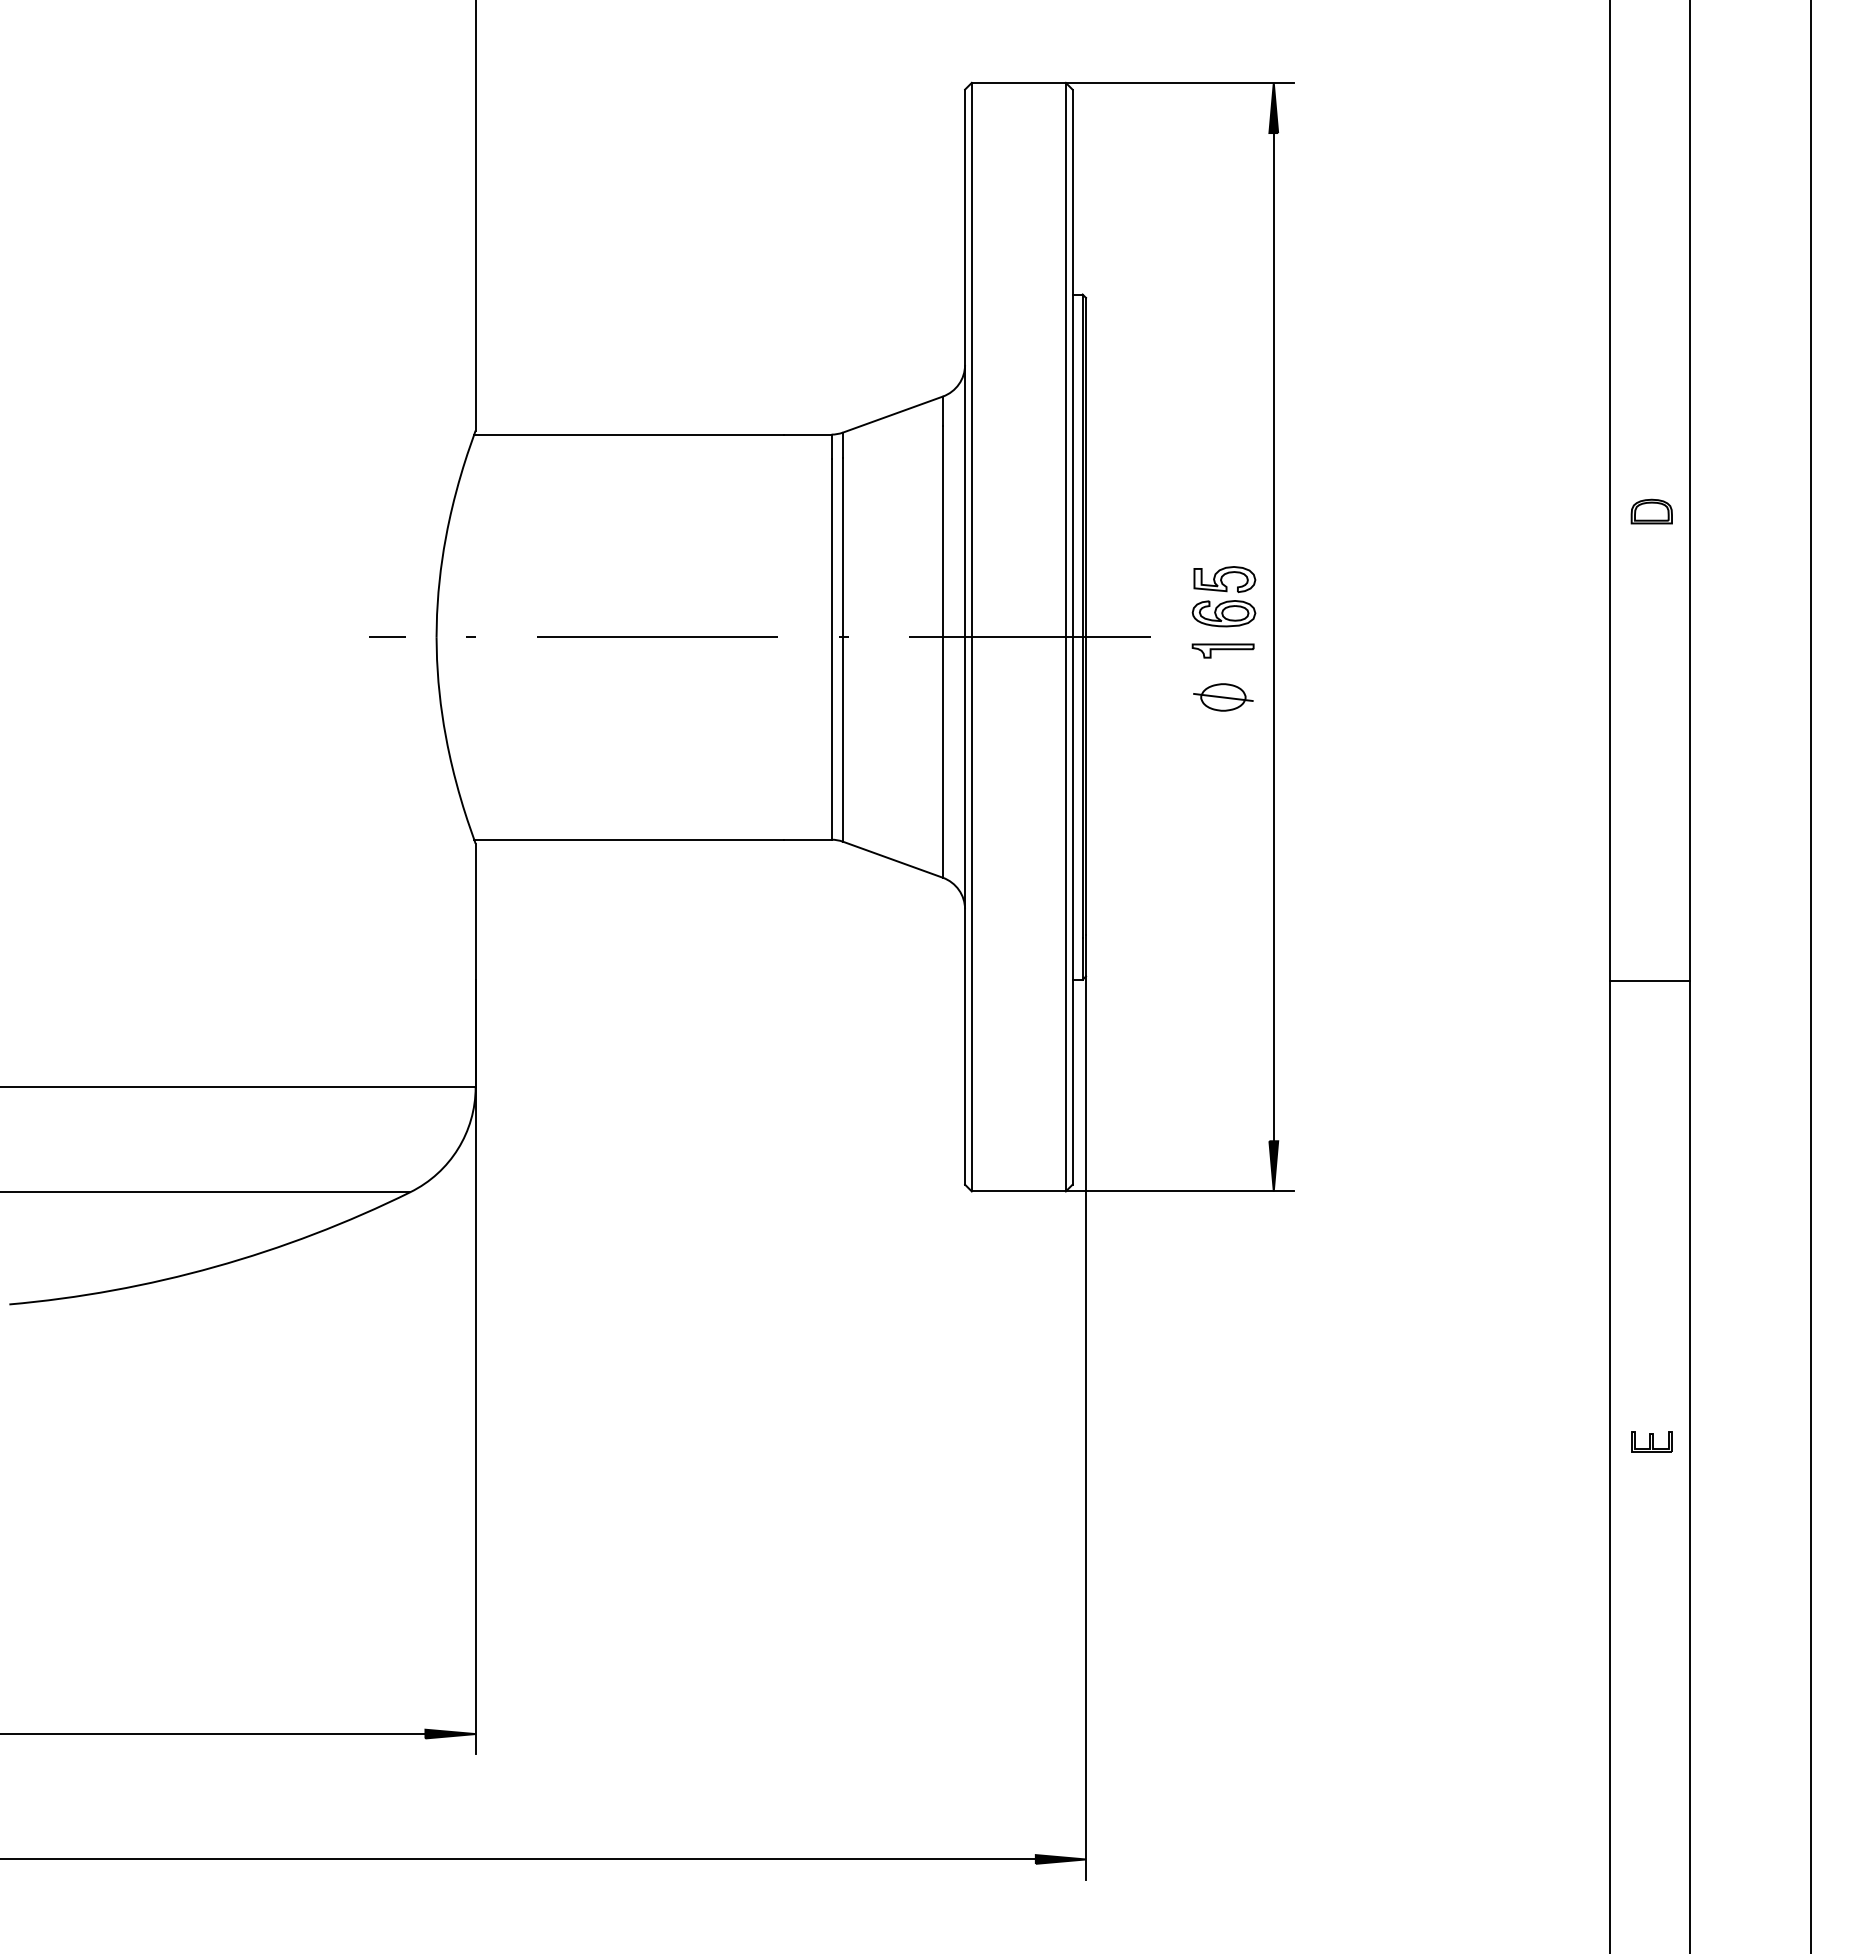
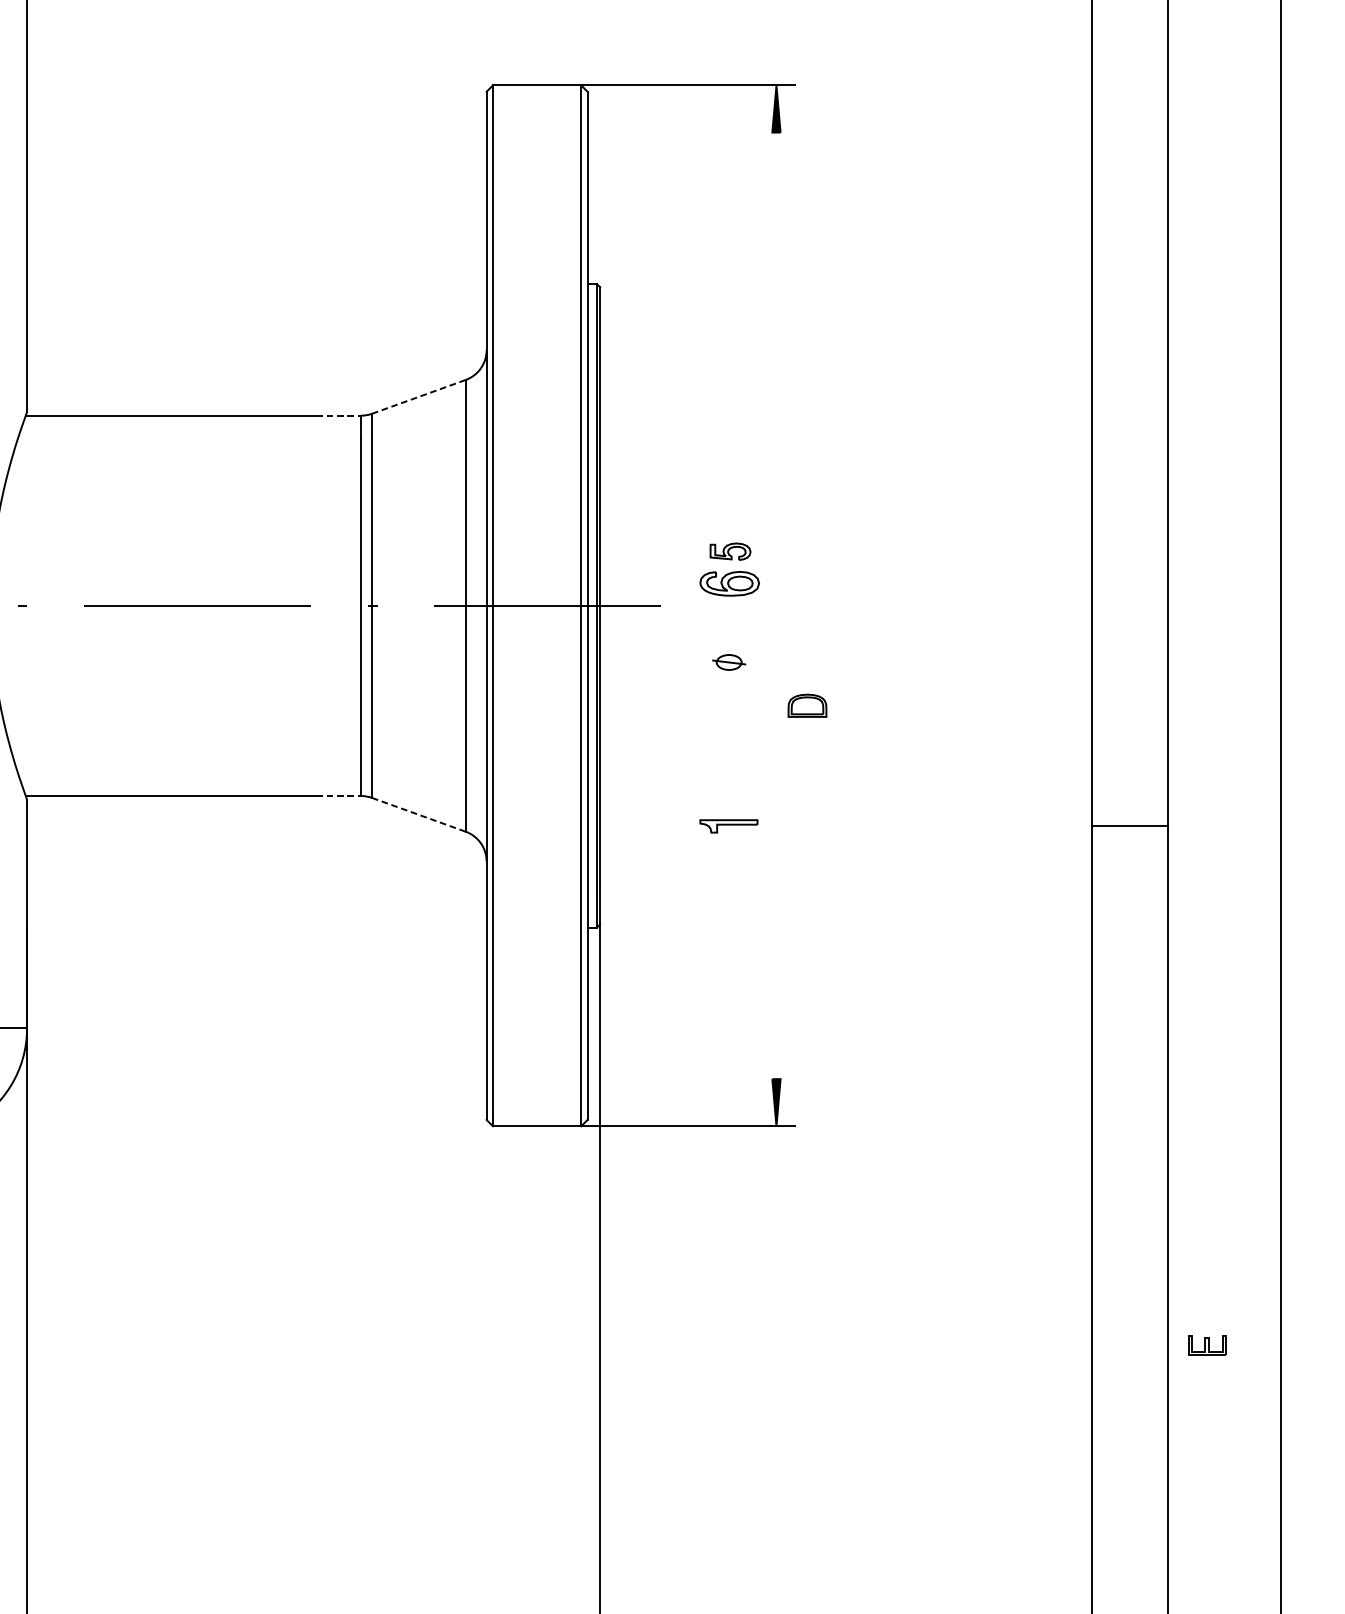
line: (893, 414) -> (419, 396), solid -> dashed
line: (807, 434) -> (338, 415), solid -> dashed
part: (1651, 511) -> (807, 705), moved
part: (1224, 579) -> (730, 551), size x0.7
line: (1273, 637) -> (776, 606), removed
part: (1222, 650) -> (728, 825), moved
part: (1223, 697) -> (729, 662), size x0.6
line: (807, 839) -> (338, 795), solid -> dashed
line: (893, 859) -> (419, 814), solid -> dashed
line: (1649, 980) -> (1129, 825), moved
part: (1651, 1441) -> (1207, 1345), moved

